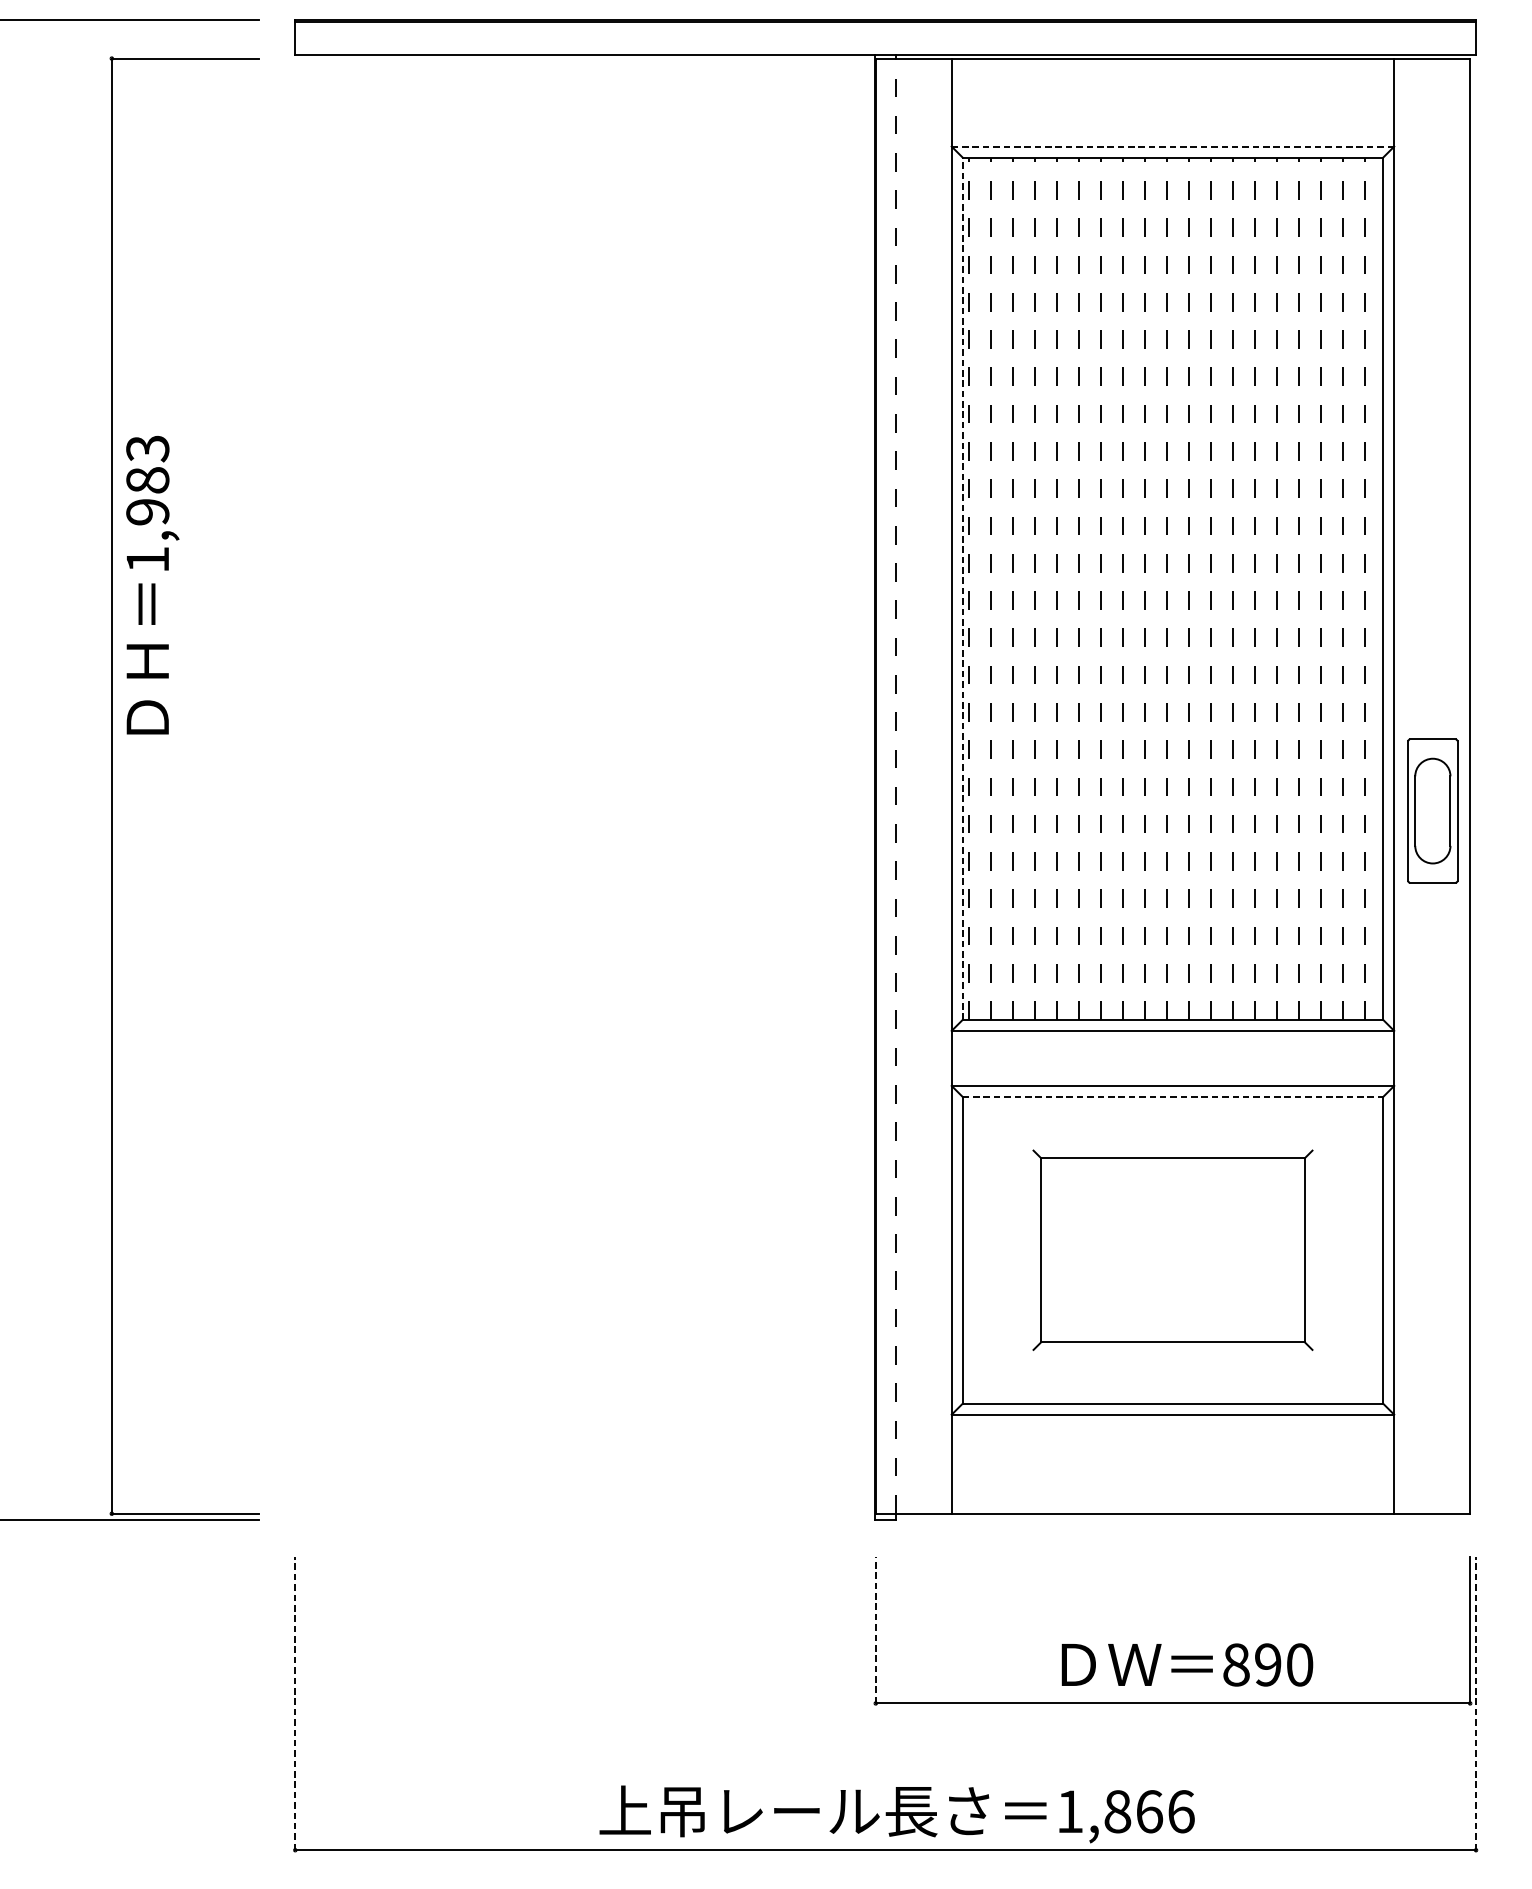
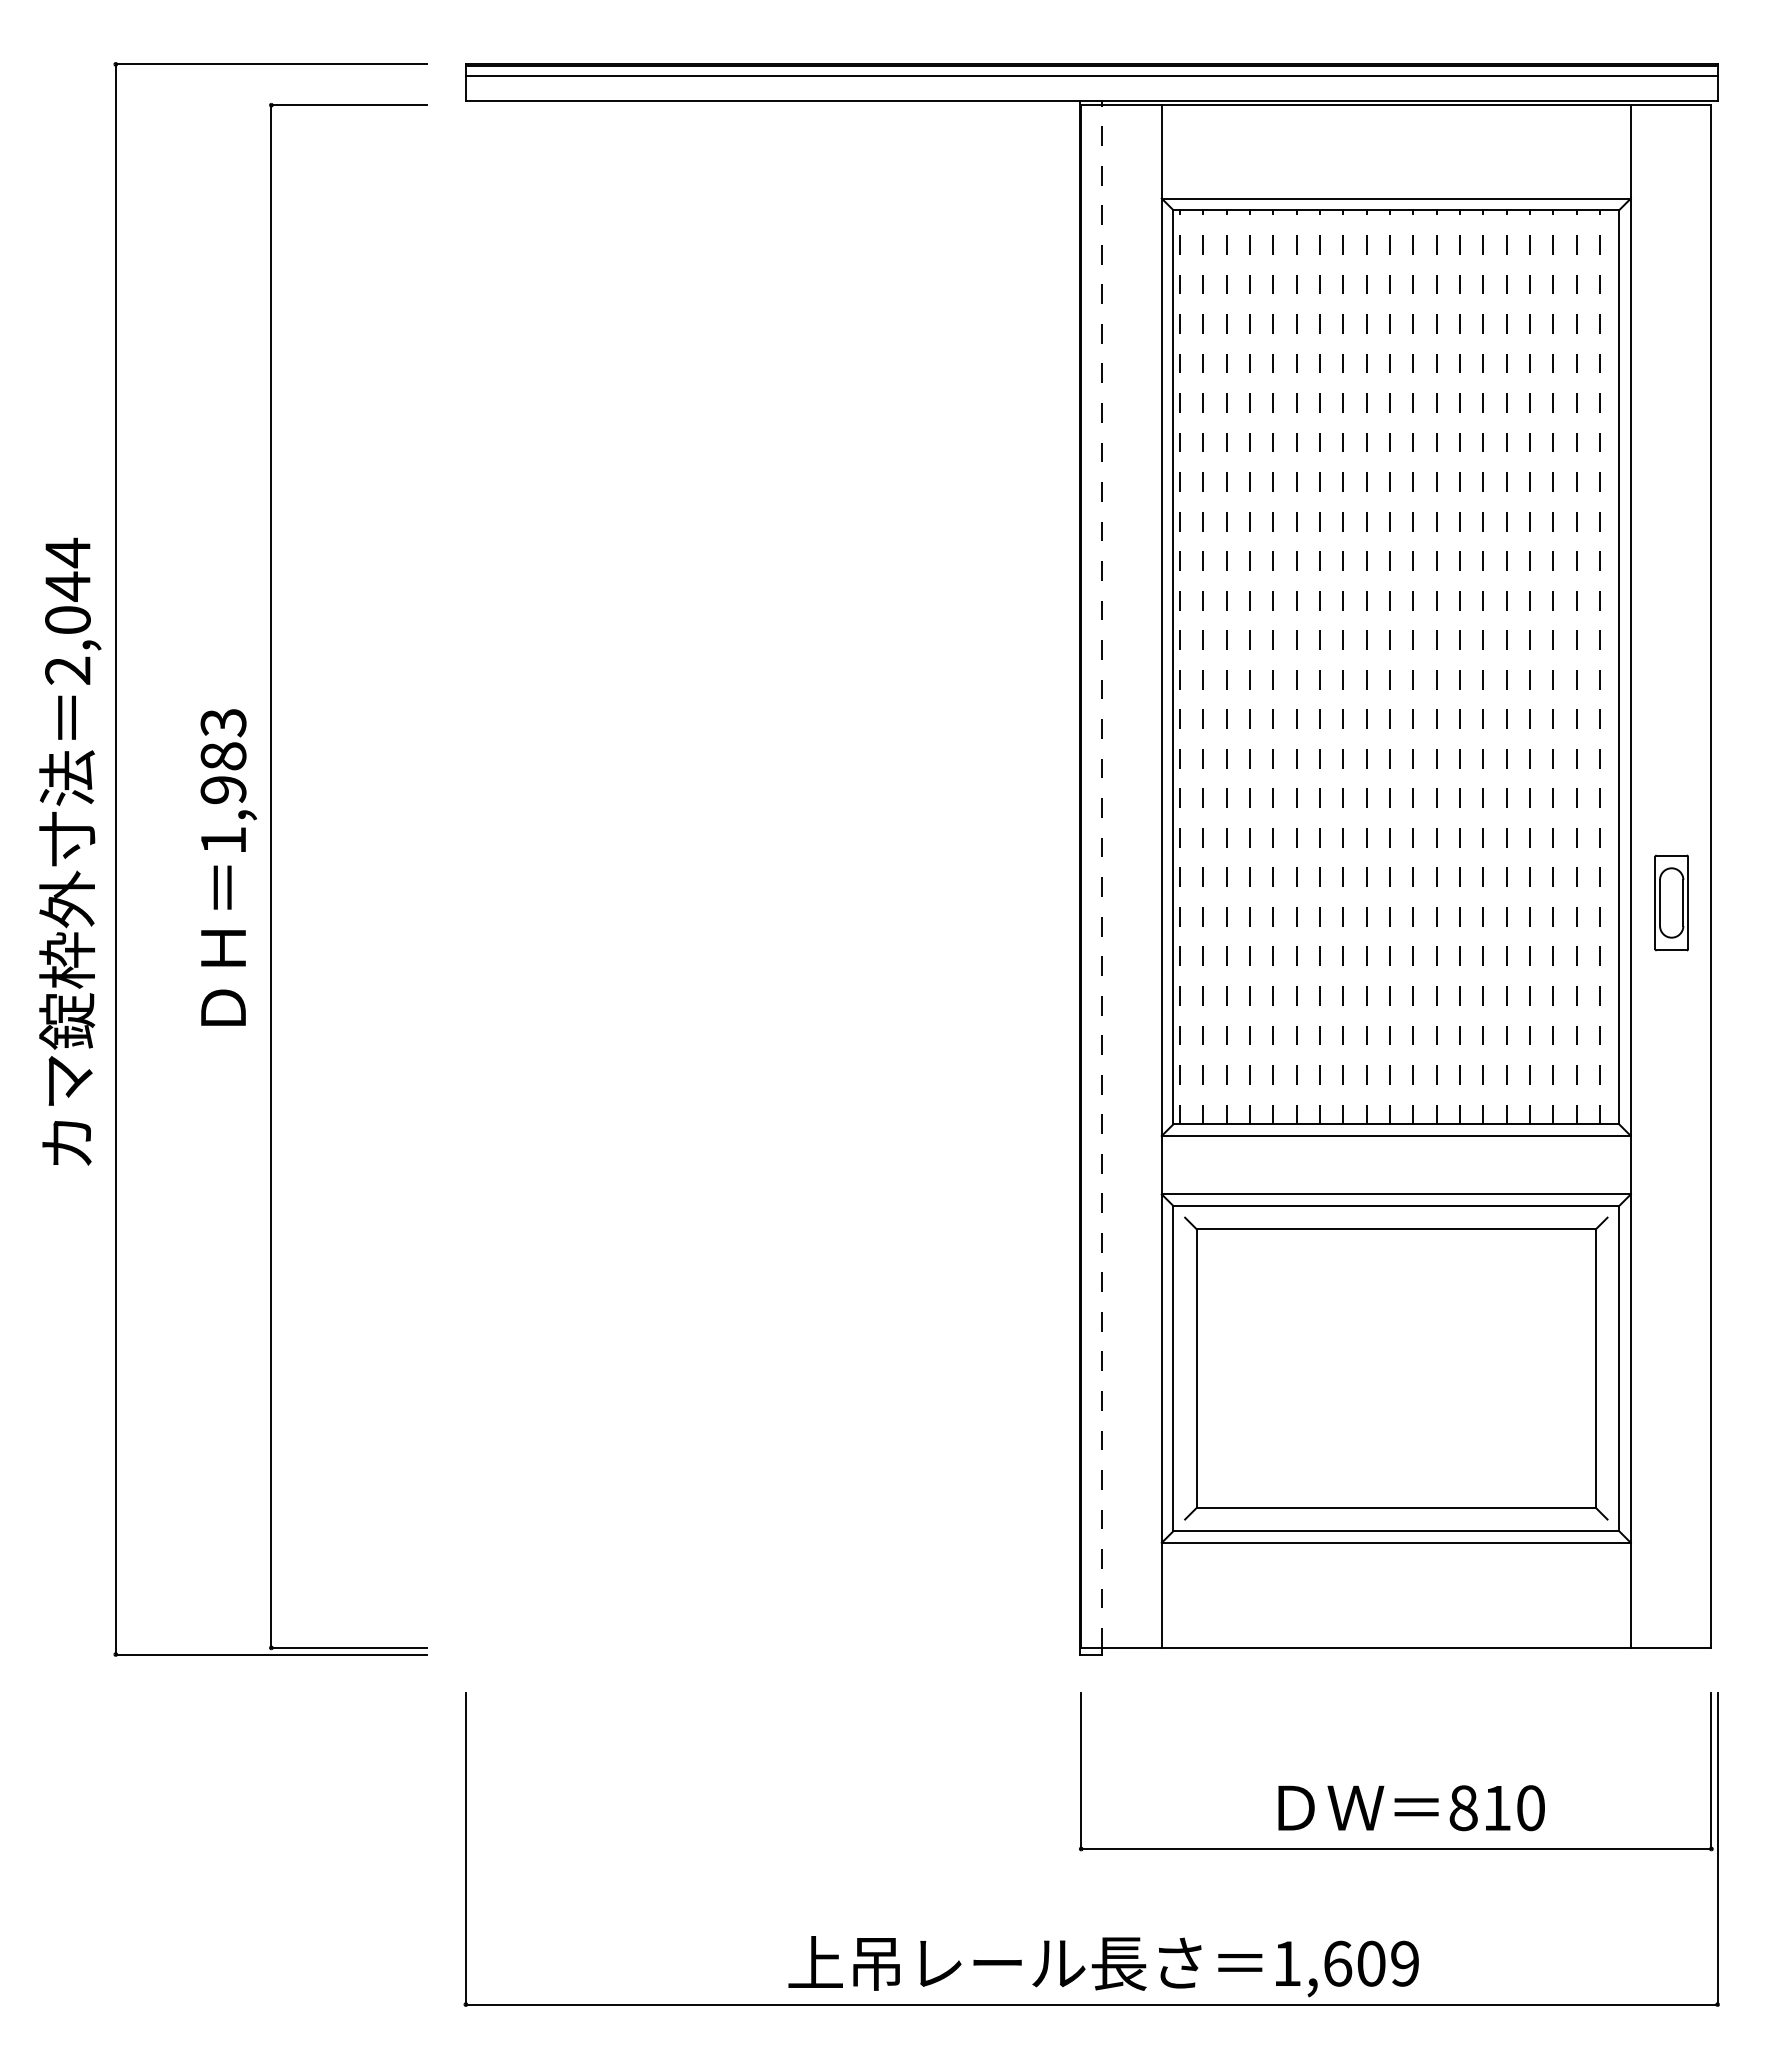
line: (885, 31) -> (1091, 76), added
line: (1173, 146) -> (1396, 198), dashed -> solid
text: (152, 585) -> (228, 867), moved
line: (962, 588) -> (1173, 666), dashed -> solid
part: (1432, 810) -> (1671, 902), size x0.62
line: (1173, 1097) -> (1396, 1206), dashed -> solid
part: (1173, 1250) -> (1396, 1368), size x1.43
line: (875, 1630) -> (1081, 1771), dashed -> solid
text: (1267, 1665) -> (1496, 1808), 890 -> 810
line: (294, 1703) -> (465, 1849), dashed -> solid
line: (1475, 1703) -> (1717, 1849), dashed -> solid
text: (1149, 1811) -> (1371, 1963), 1,866 -> 1,609

